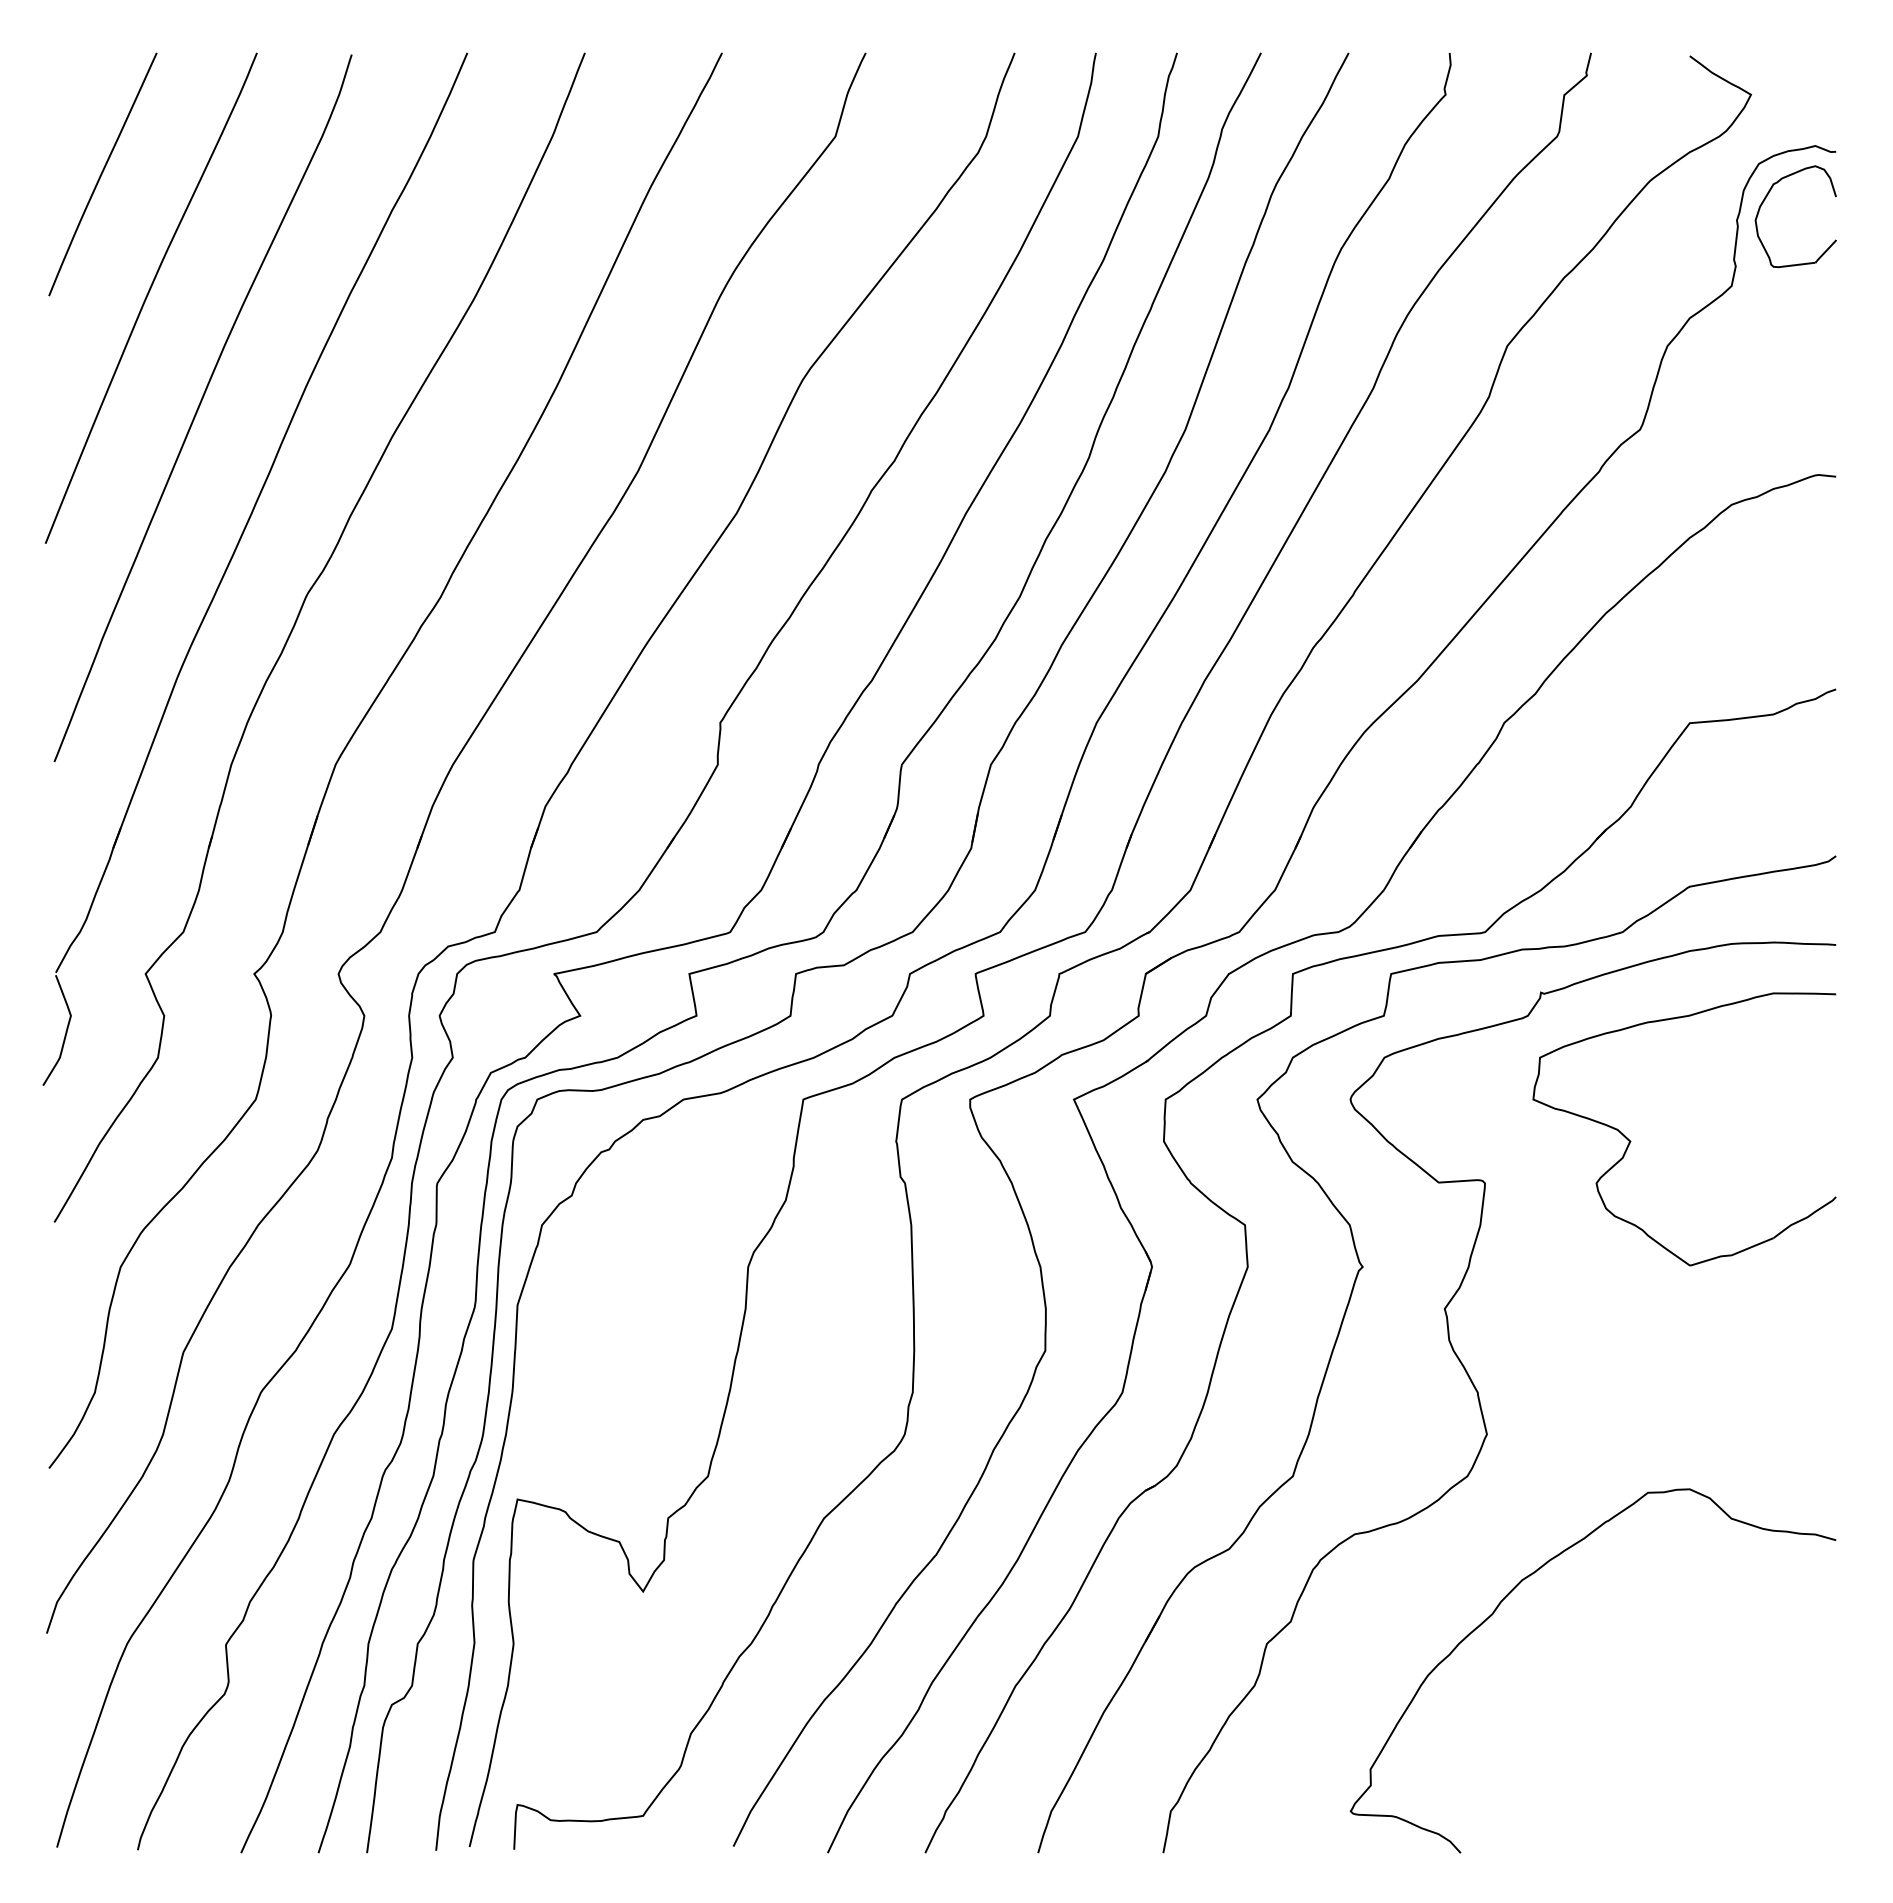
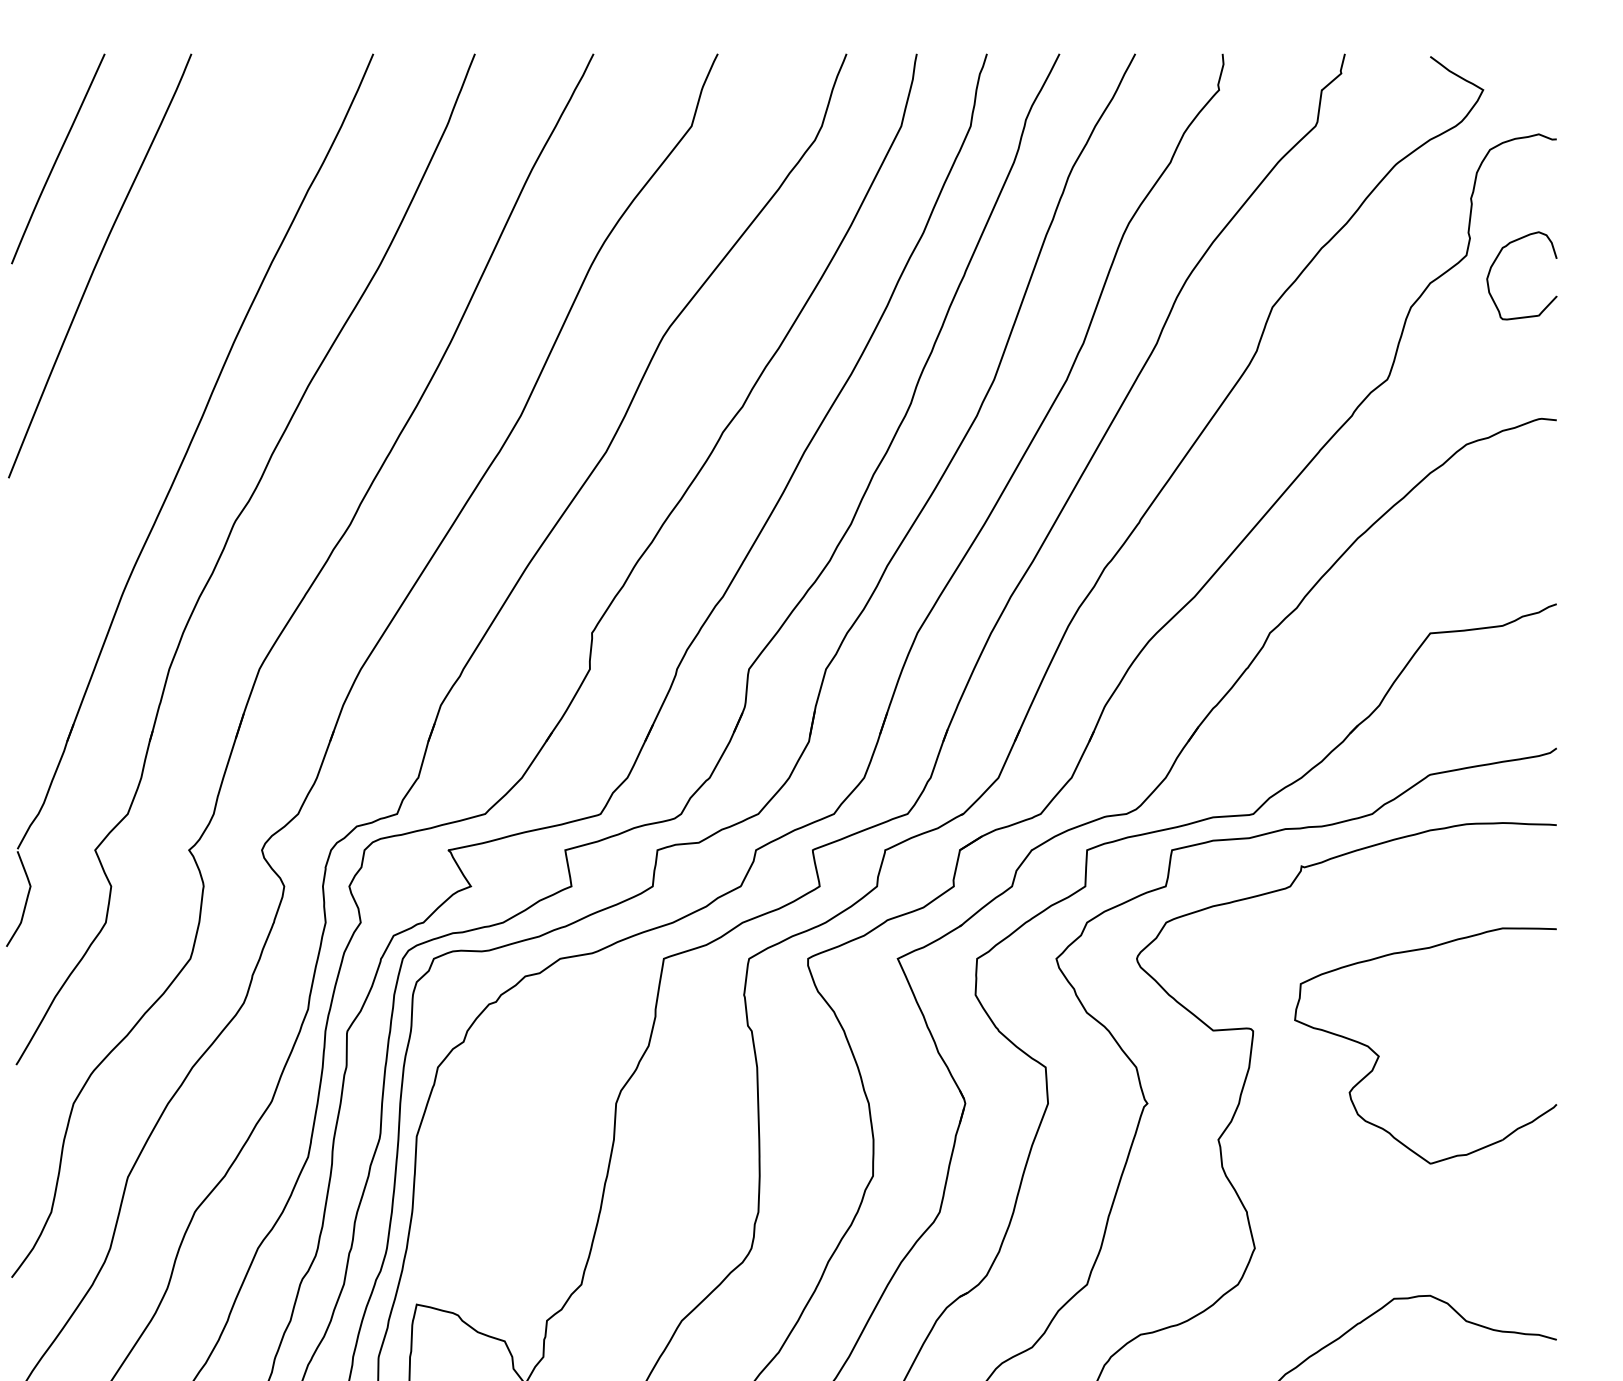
part: (1766, 198) -> (1496, 260), moved
curve: (200, 405) -> (142, 358), removed
part: (1631, 1141) -> (1379, 1056), moved

